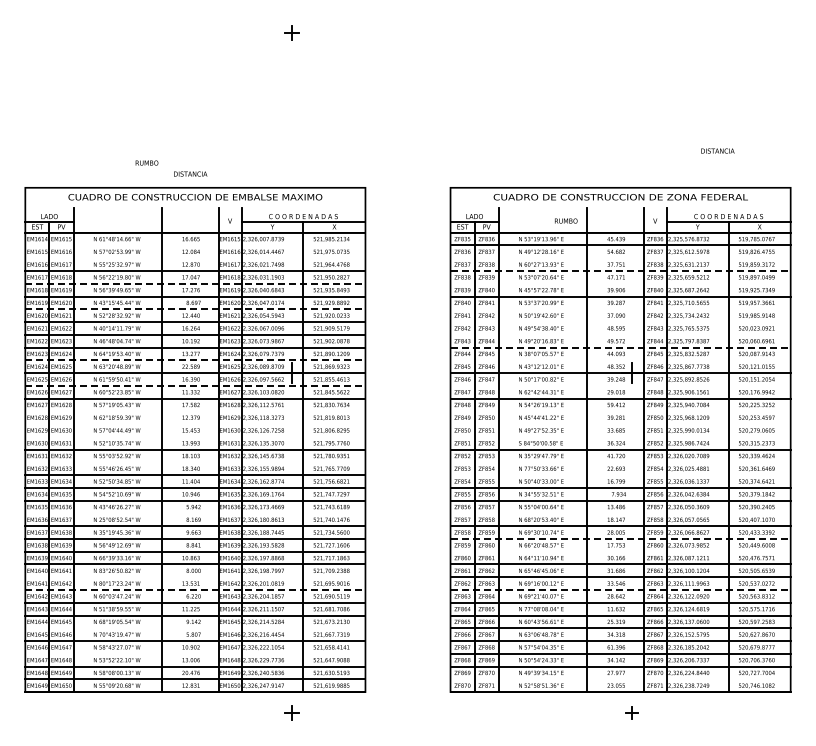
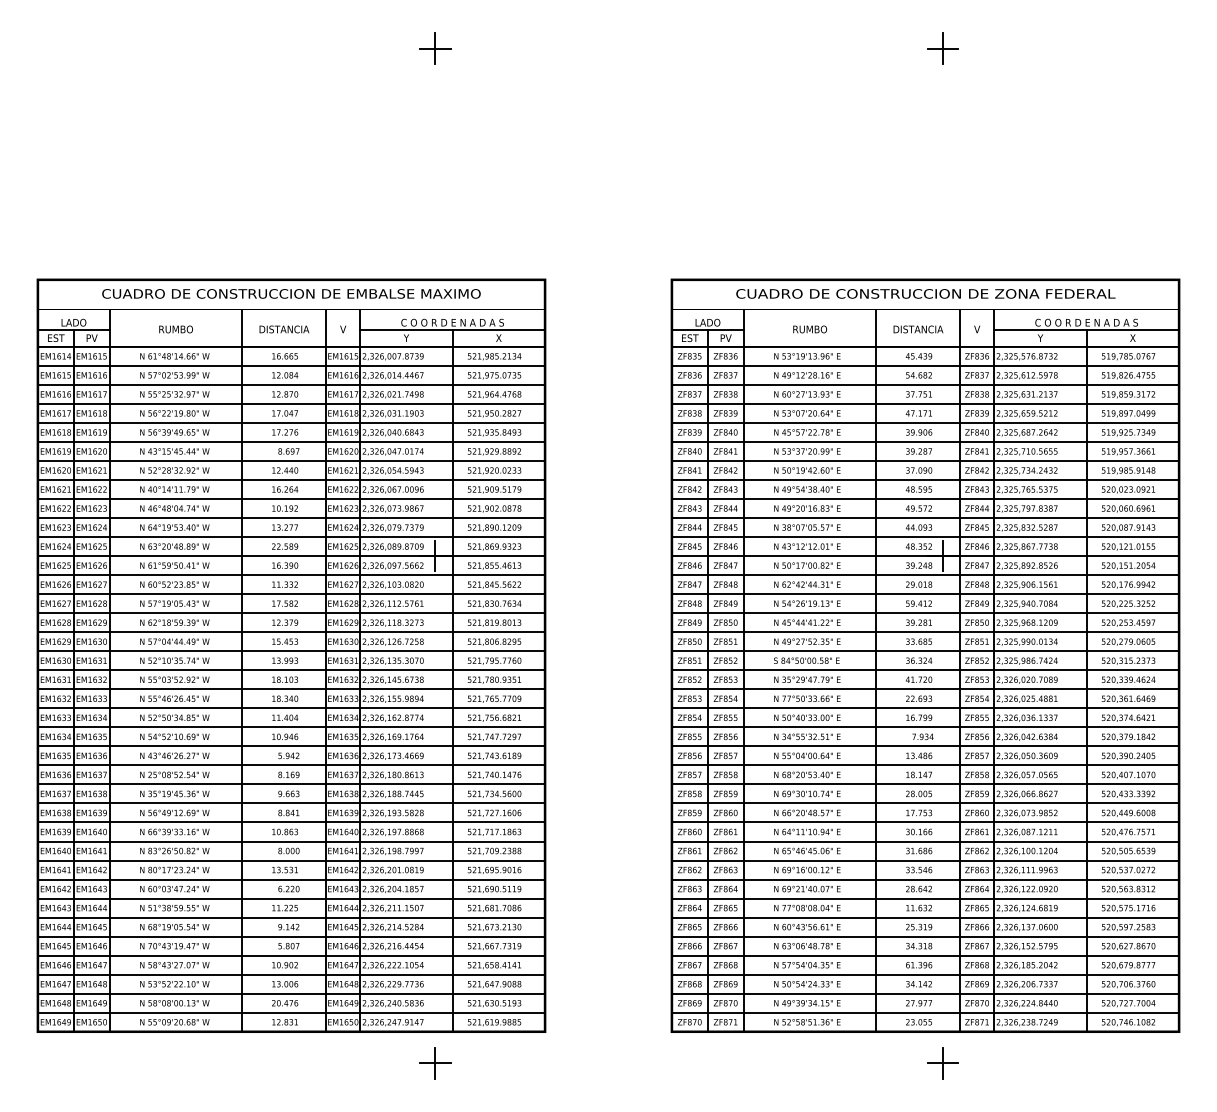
part: (291, 32) -> (434, 48), size x1.43
part: (631, 32) -> (941, 48), added
text: (717, 150) -> (917, 328), moved
text: (146, 162) -> (175, 328), moved
text: (190, 173) -> (284, 328), moved
text: (566, 220) -> (810, 328), moved
line: (195, 245) -> (291, 365), added
line: (195, 258) -> (291, 385), added
line: (620, 258) -> (925, 385), added
line: (621, 271) -> (926, 404), dashed -> solid
line: (195, 283) -> (291, 422), dashed -> solid
line: (620, 283) -> (925, 422), added
line: (195, 309) -> (291, 461), dashed -> solid
line: (620, 309) -> (925, 461), added
line: (620, 322) -> (925, 480), added
line: (620, 334) -> (925, 498), added
line: (621, 347) -> (926, 517), dashed -> solid
line: (195, 360) -> (291, 537), dashed -> solid
line: (620, 360) -> (925, 537), added
line: (195, 385) -> (291, 574), dashed -> solid
line: (620, 385) -> (925, 574), added
line: (195, 411) -> (291, 613), added
line: (620, 411) -> (925, 613), added
line: (195, 424) -> (291, 632), added
line: (620, 424) -> (925, 632), added
line: (195, 436) -> (291, 650), added
line: (620, 436) -> (925, 650), added
line: (195, 462) -> (291, 689), added
line: (620, 462) -> (925, 689), added
line: (620, 475) -> (925, 708), added
line: (195, 513) -> (291, 765), added
line: (620, 513) -> (925, 765), added
line: (621, 538) -> (926, 802), dashed -> solid
line: (620, 551) -> (925, 822), added
line: (195, 577) -> (291, 860), added
line: (195, 590) -> (291, 880), dashed -> solid
line: (621, 590) -> (926, 880), dashed -> solid
line: (195, 628) -> (291, 936), added
line: (195, 653) -> (291, 974), added
line: (620, 679) -> (925, 1013), added
part: (291, 712) -> (434, 1062), size x1.43
part: (631, 712) -> (941, 1062), size x1.67

